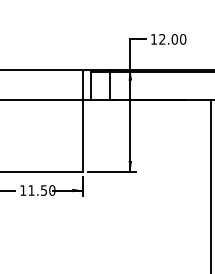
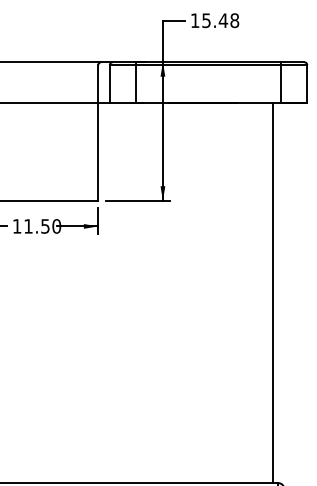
text: (172, 39) -> (220, 20), 12.00 -> 15.48

